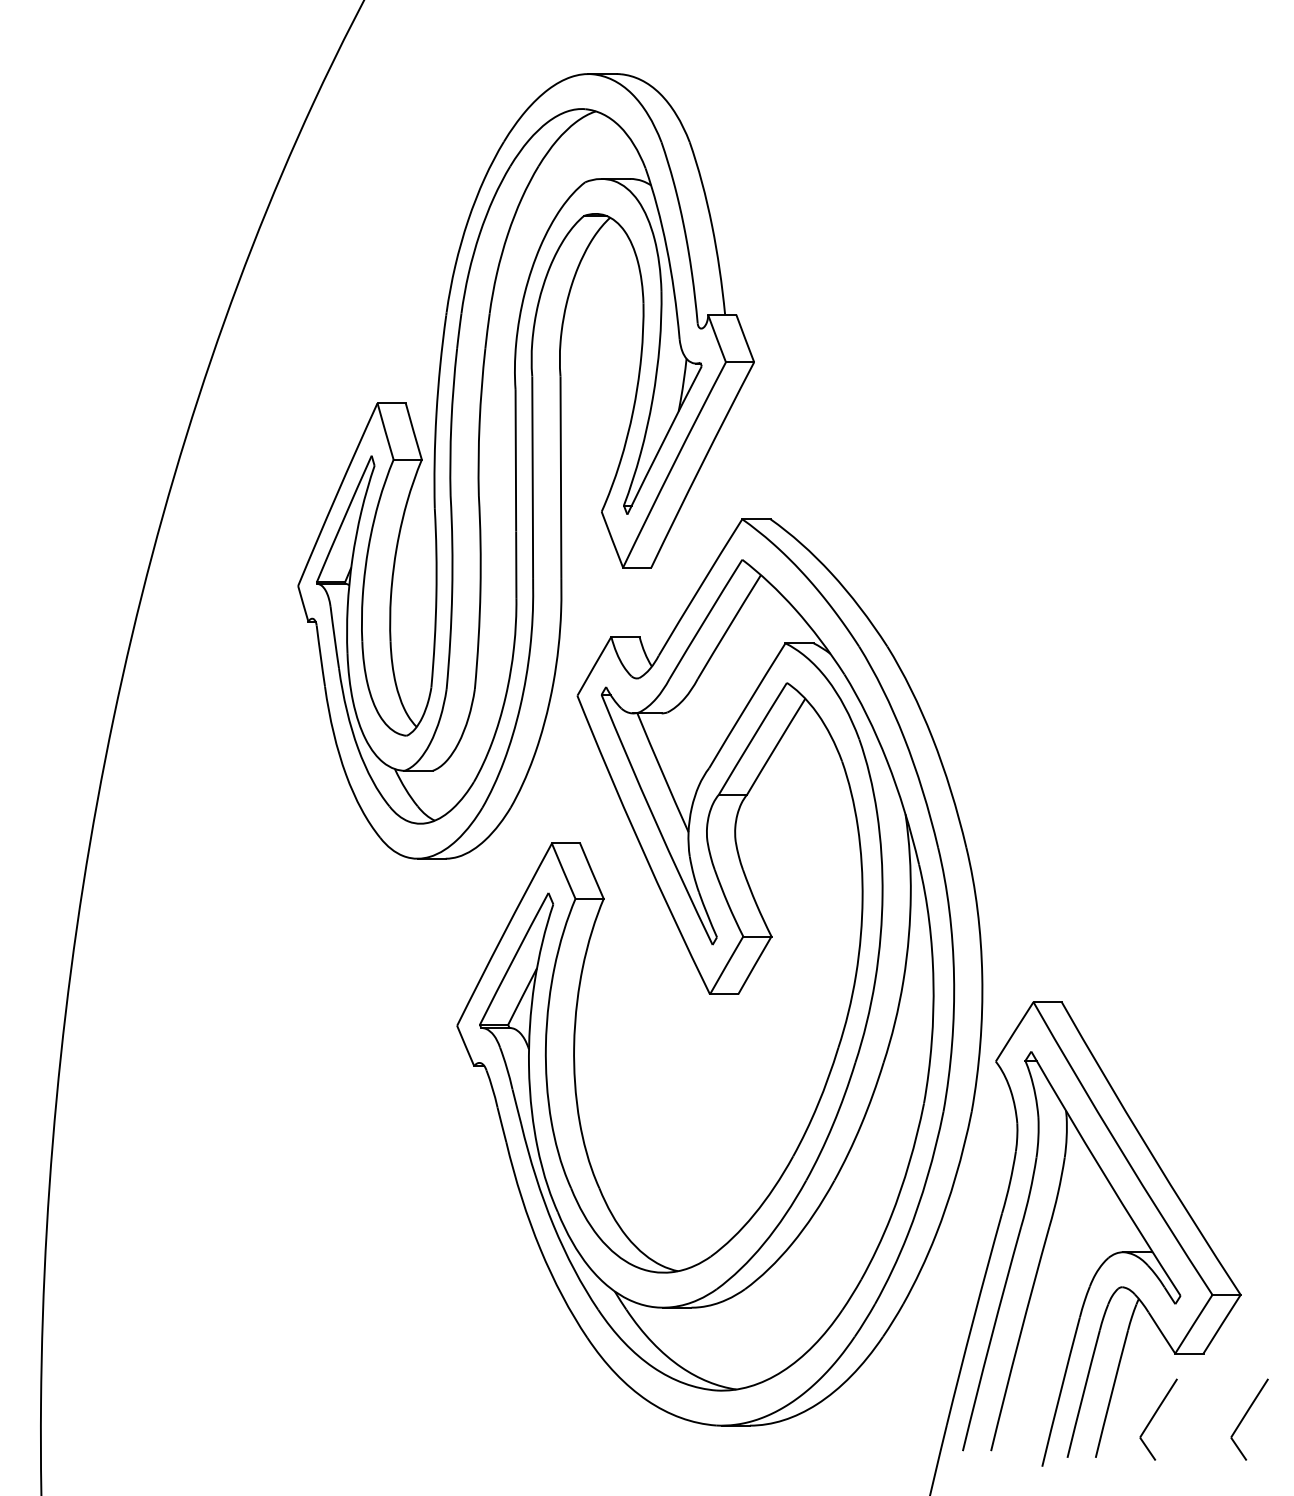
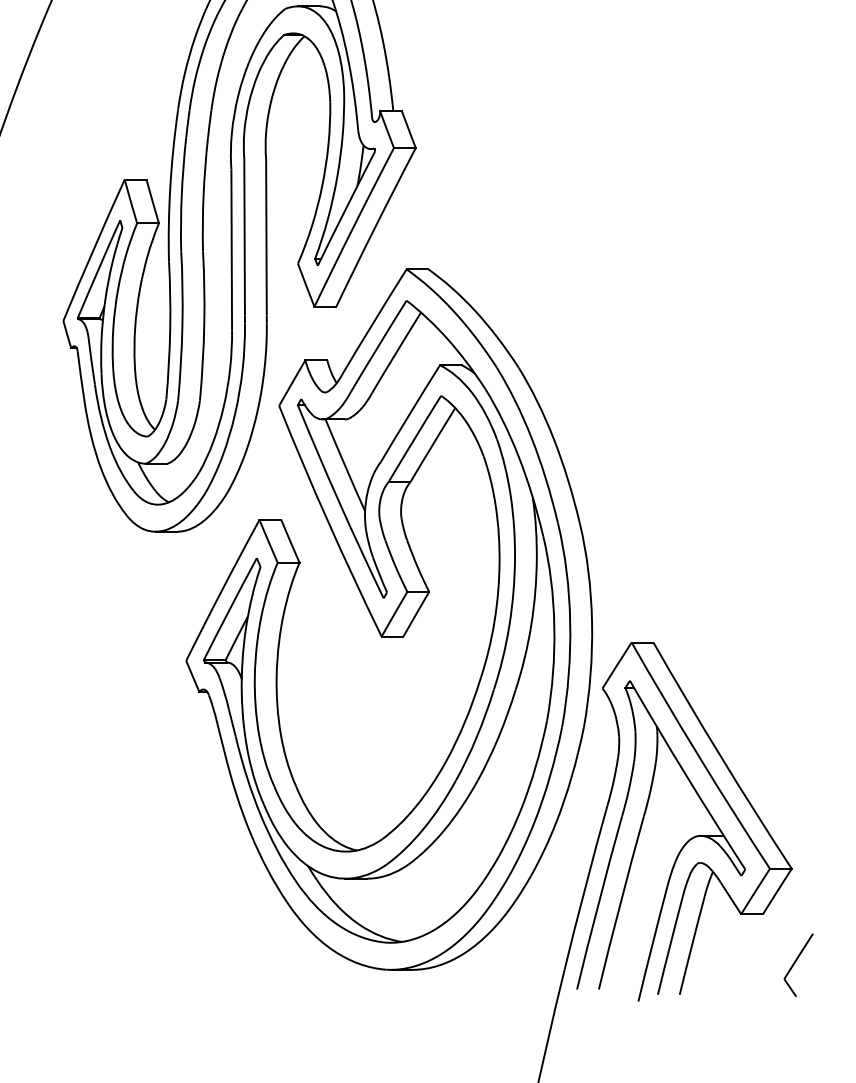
part: (1158, 1419) -> (728, 965), removed

